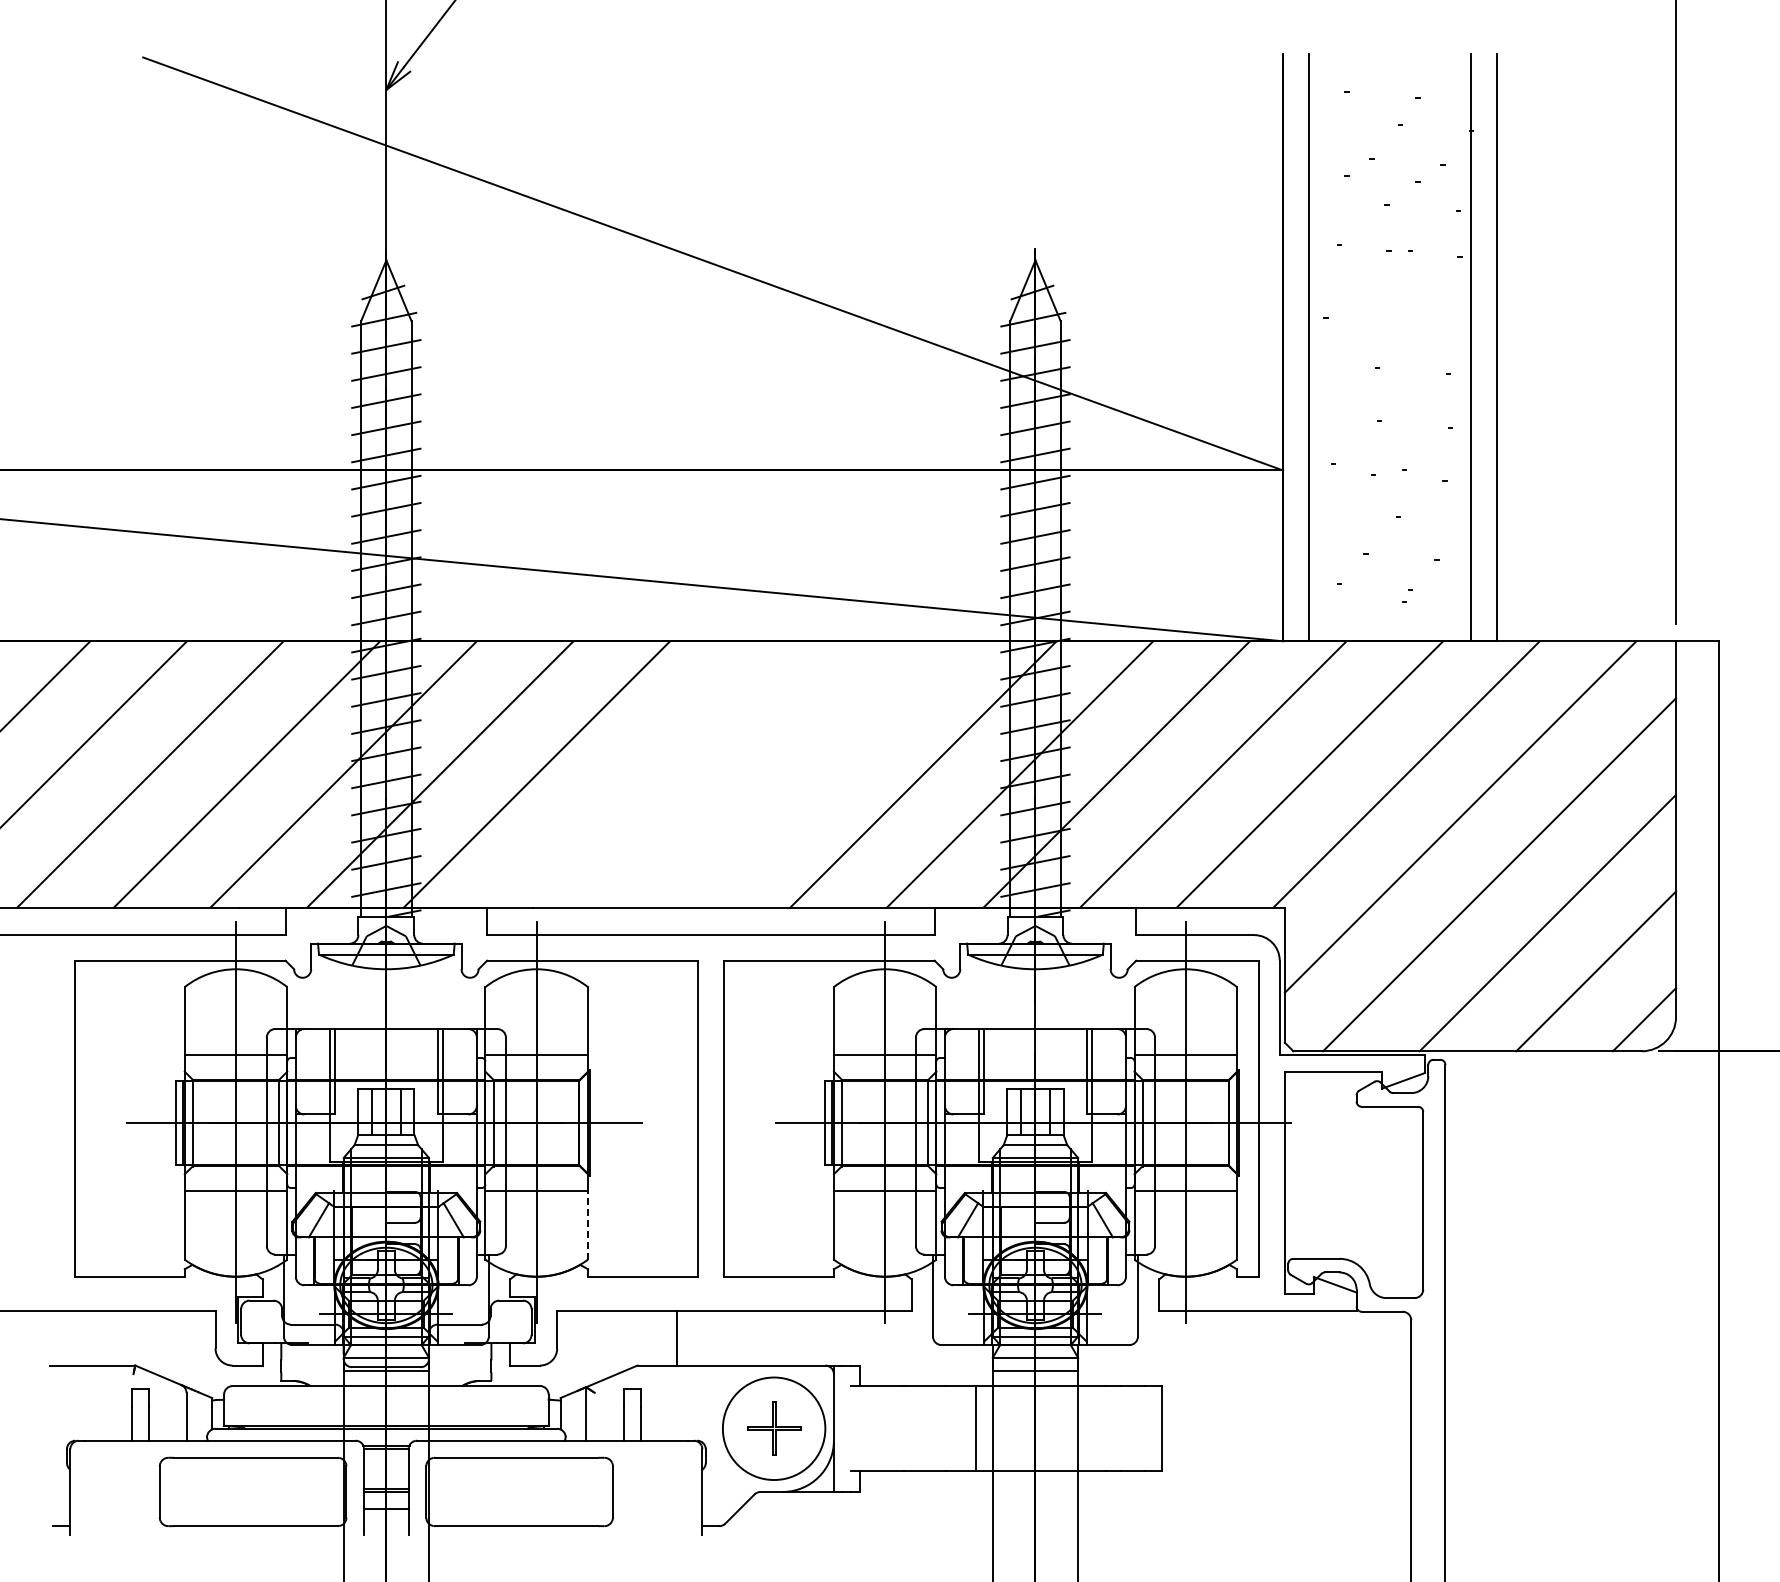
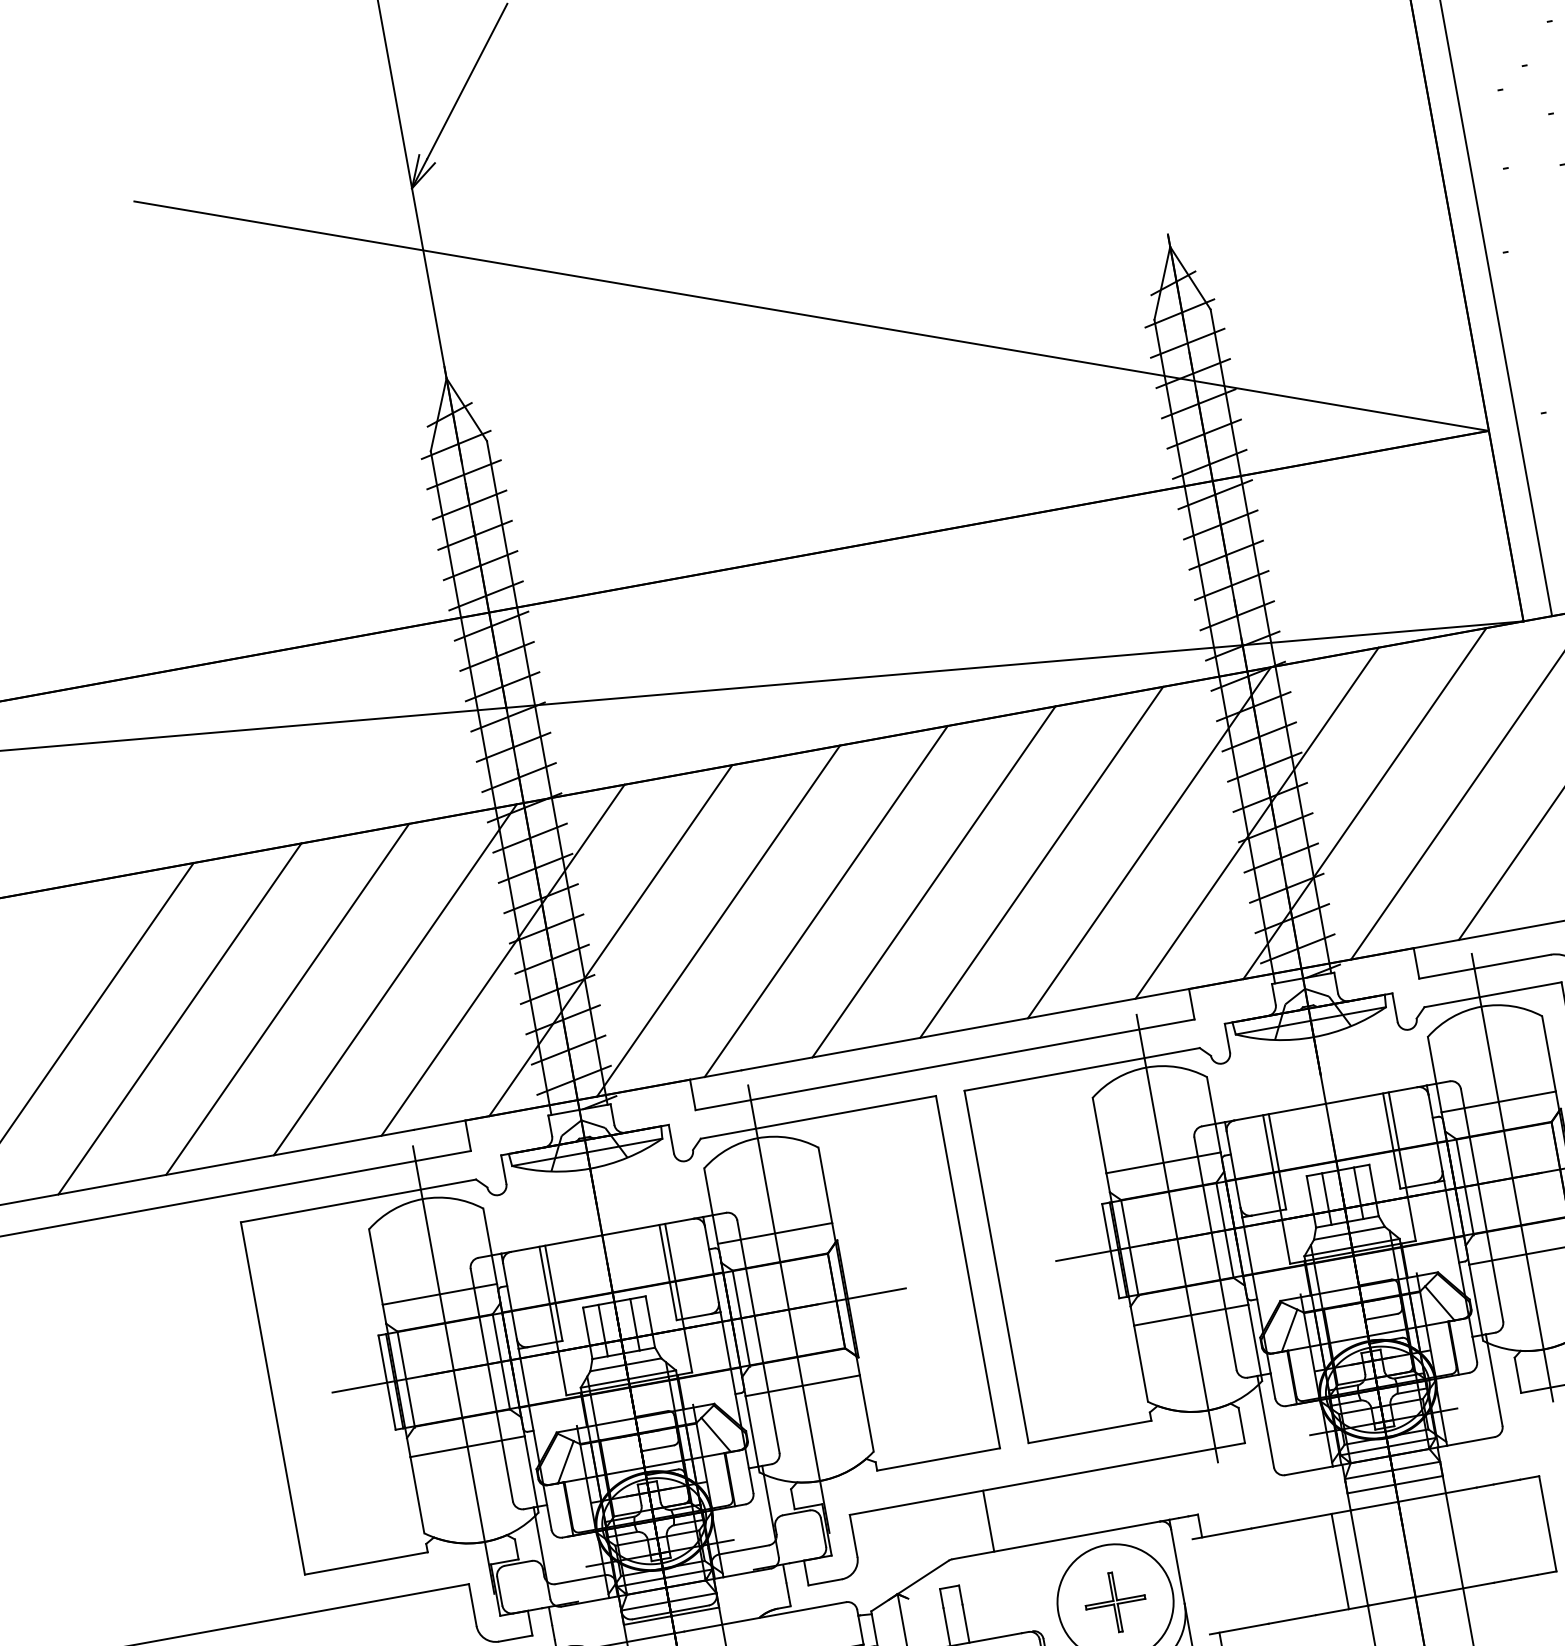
line: (633, 774) -> (826, 901), added
line: (729, 774) -> (933, 882), added
line: (826, 774) -> (1041, 862), added
line: (587, 1225) -> (866, 1413), dashed -> solid

